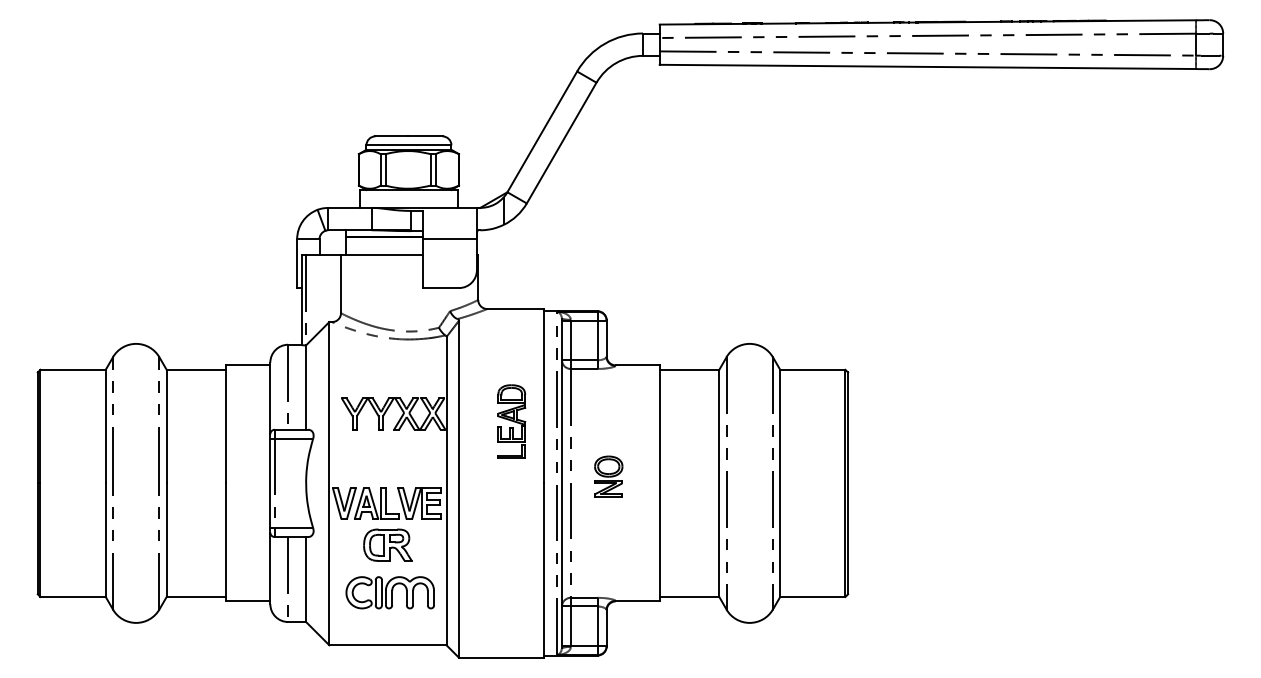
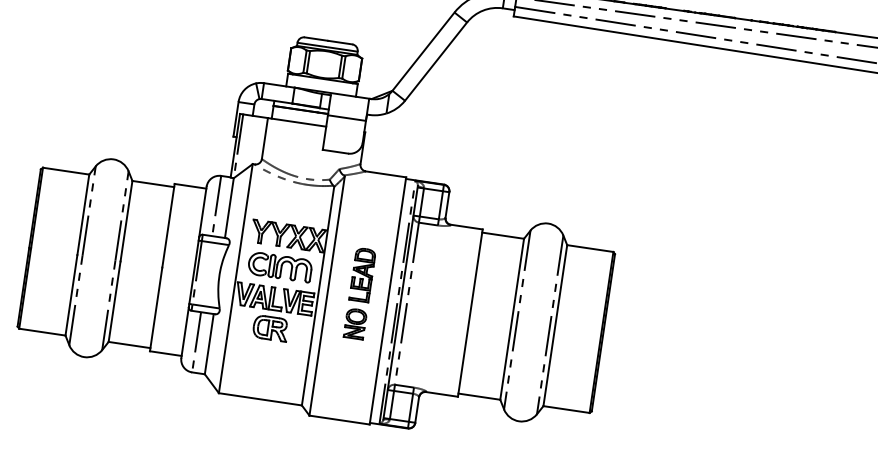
part: (511, 421) -> (362, 274), moved
part: (608, 476) -> (355, 323), moved
part: (389, 592) -> (279, 266), moved

